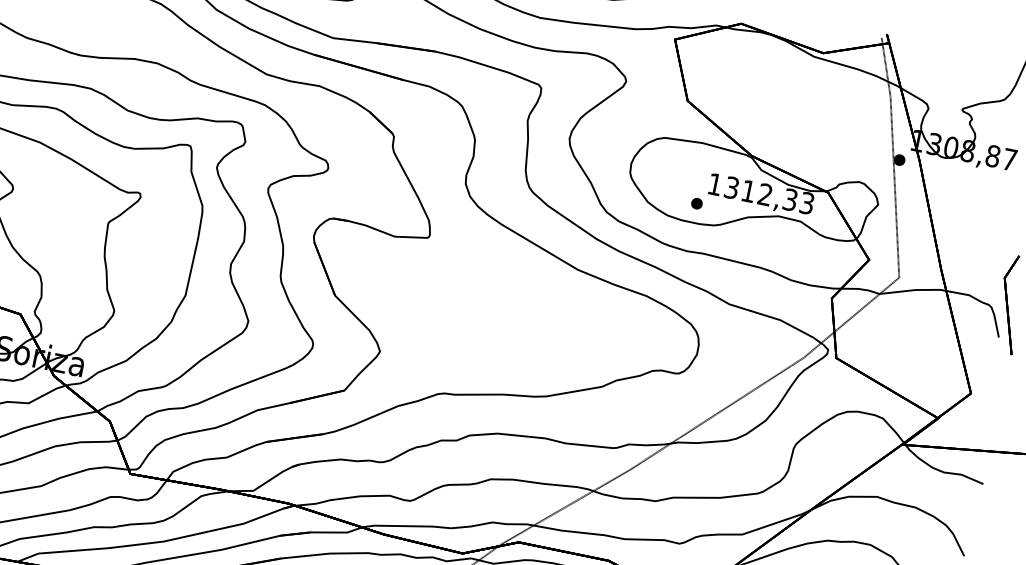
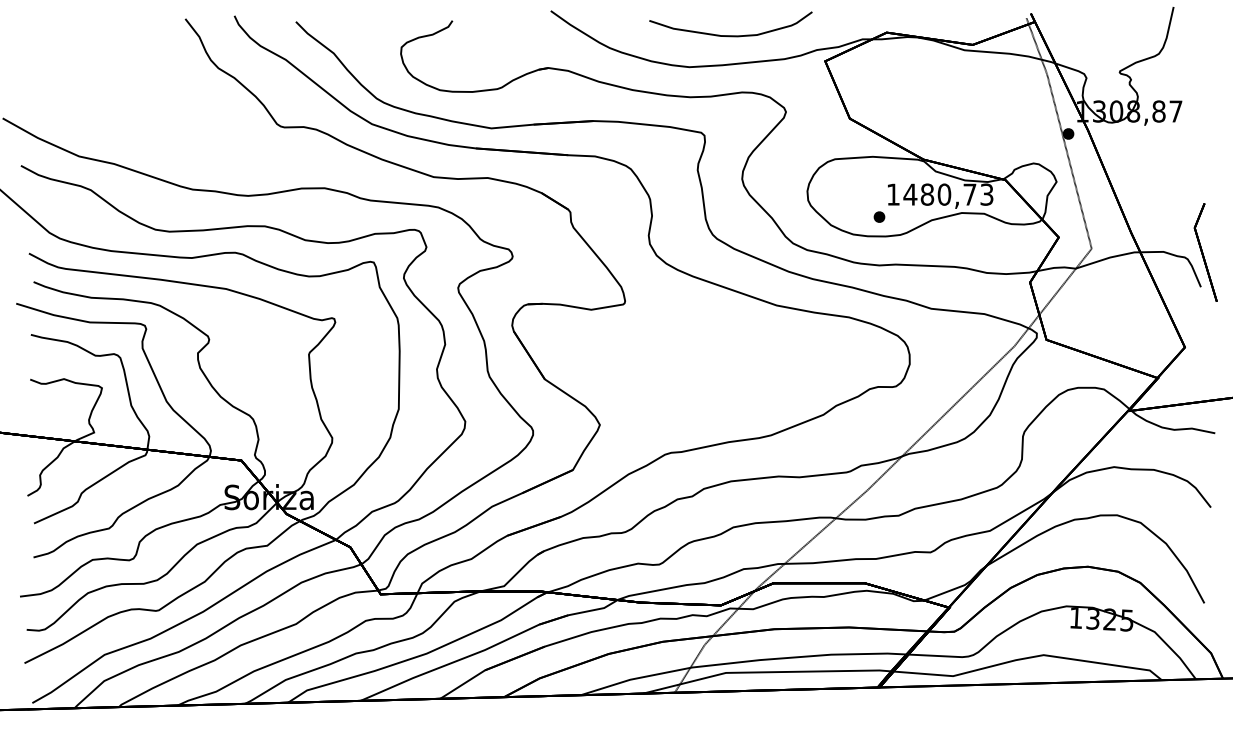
text: (760, 193) -> (939, 194), 1312,33 -> 1480,73

